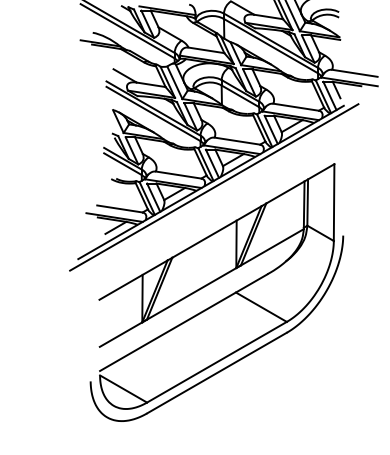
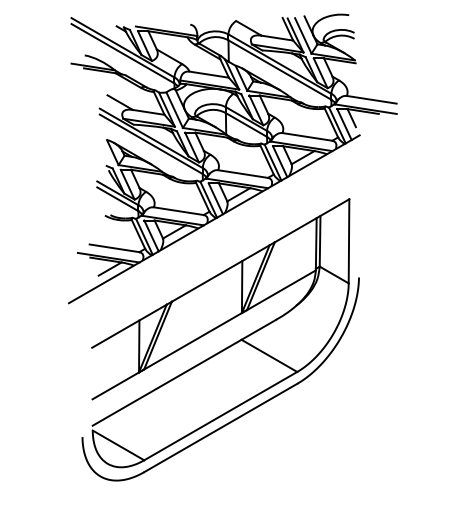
line: (213, 187) -> (217, 224), removed

